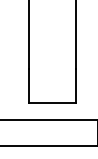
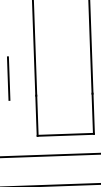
line: (5, 54) -> (8, 79), added

